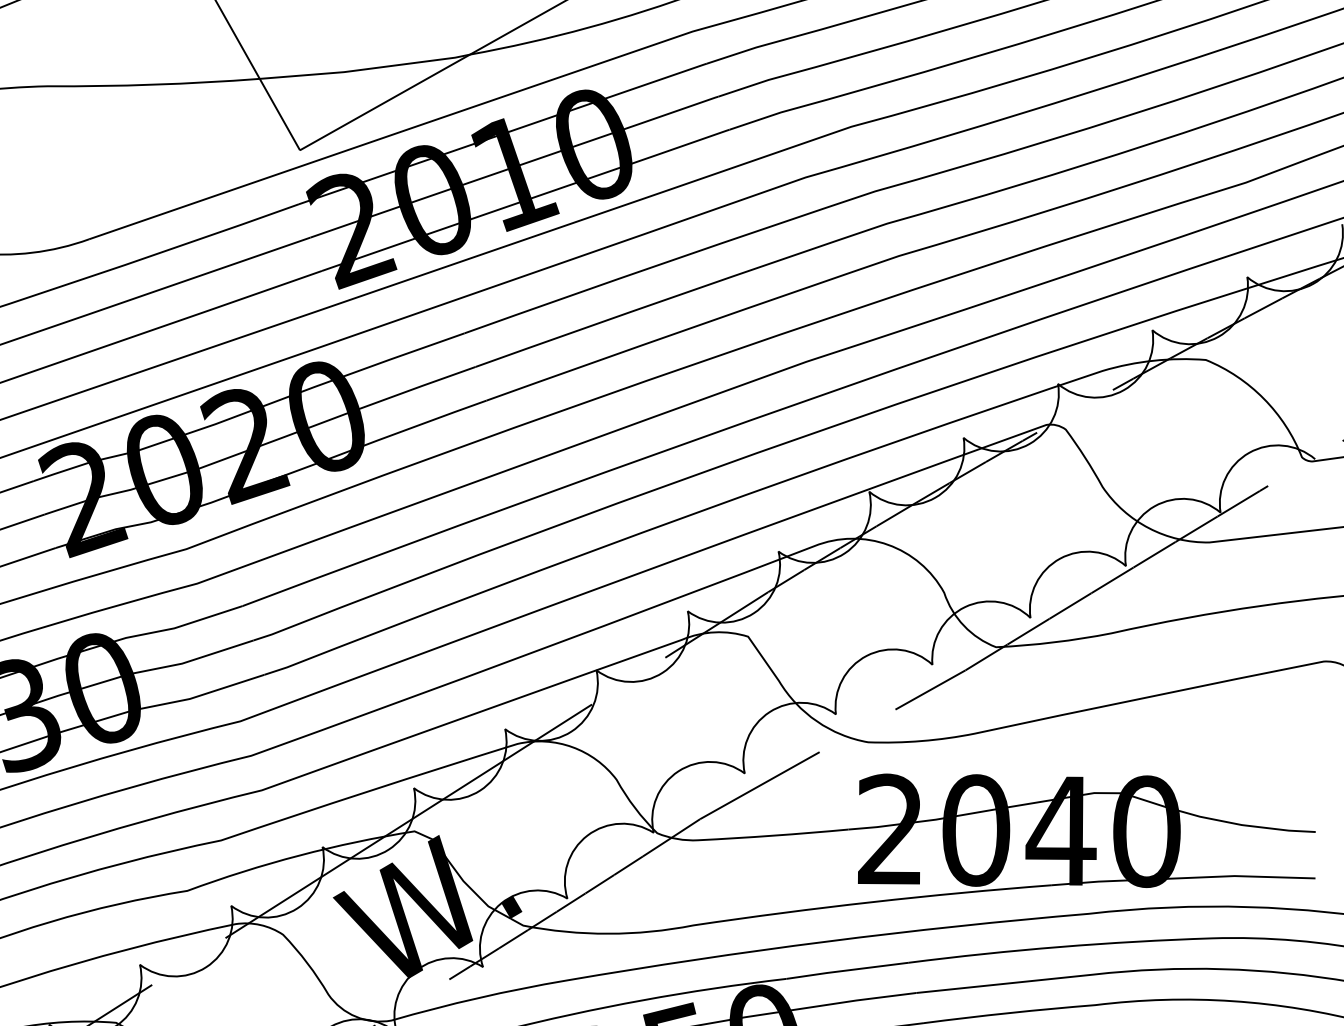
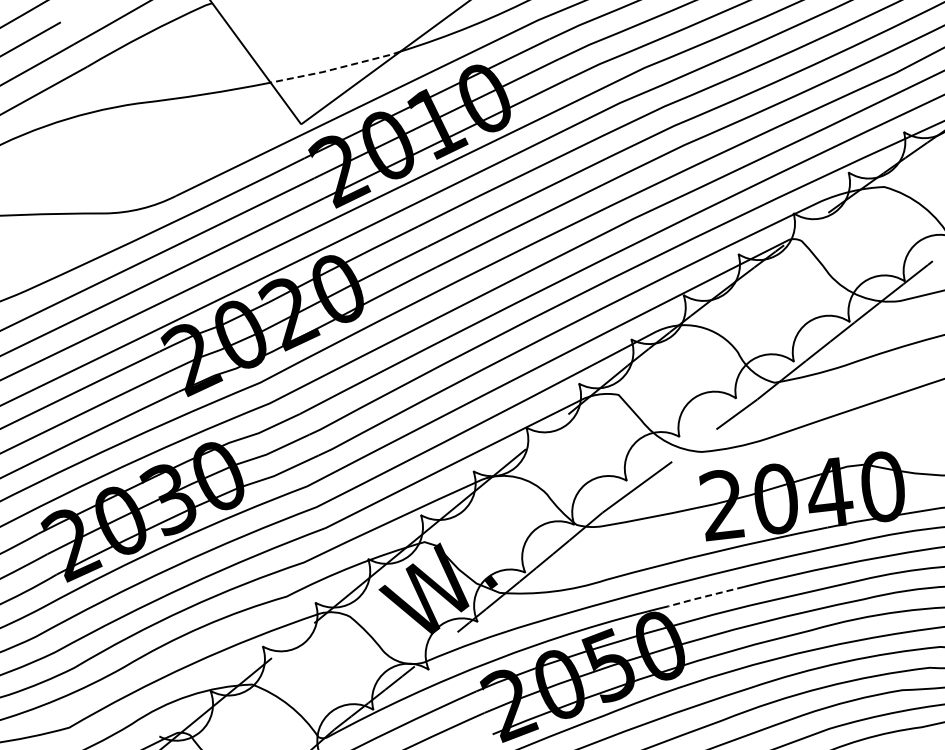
line: (364, 68) -> (335, 68), solid -> dashed
line: (846, 970) -> (705, 596), solid -> dashed

